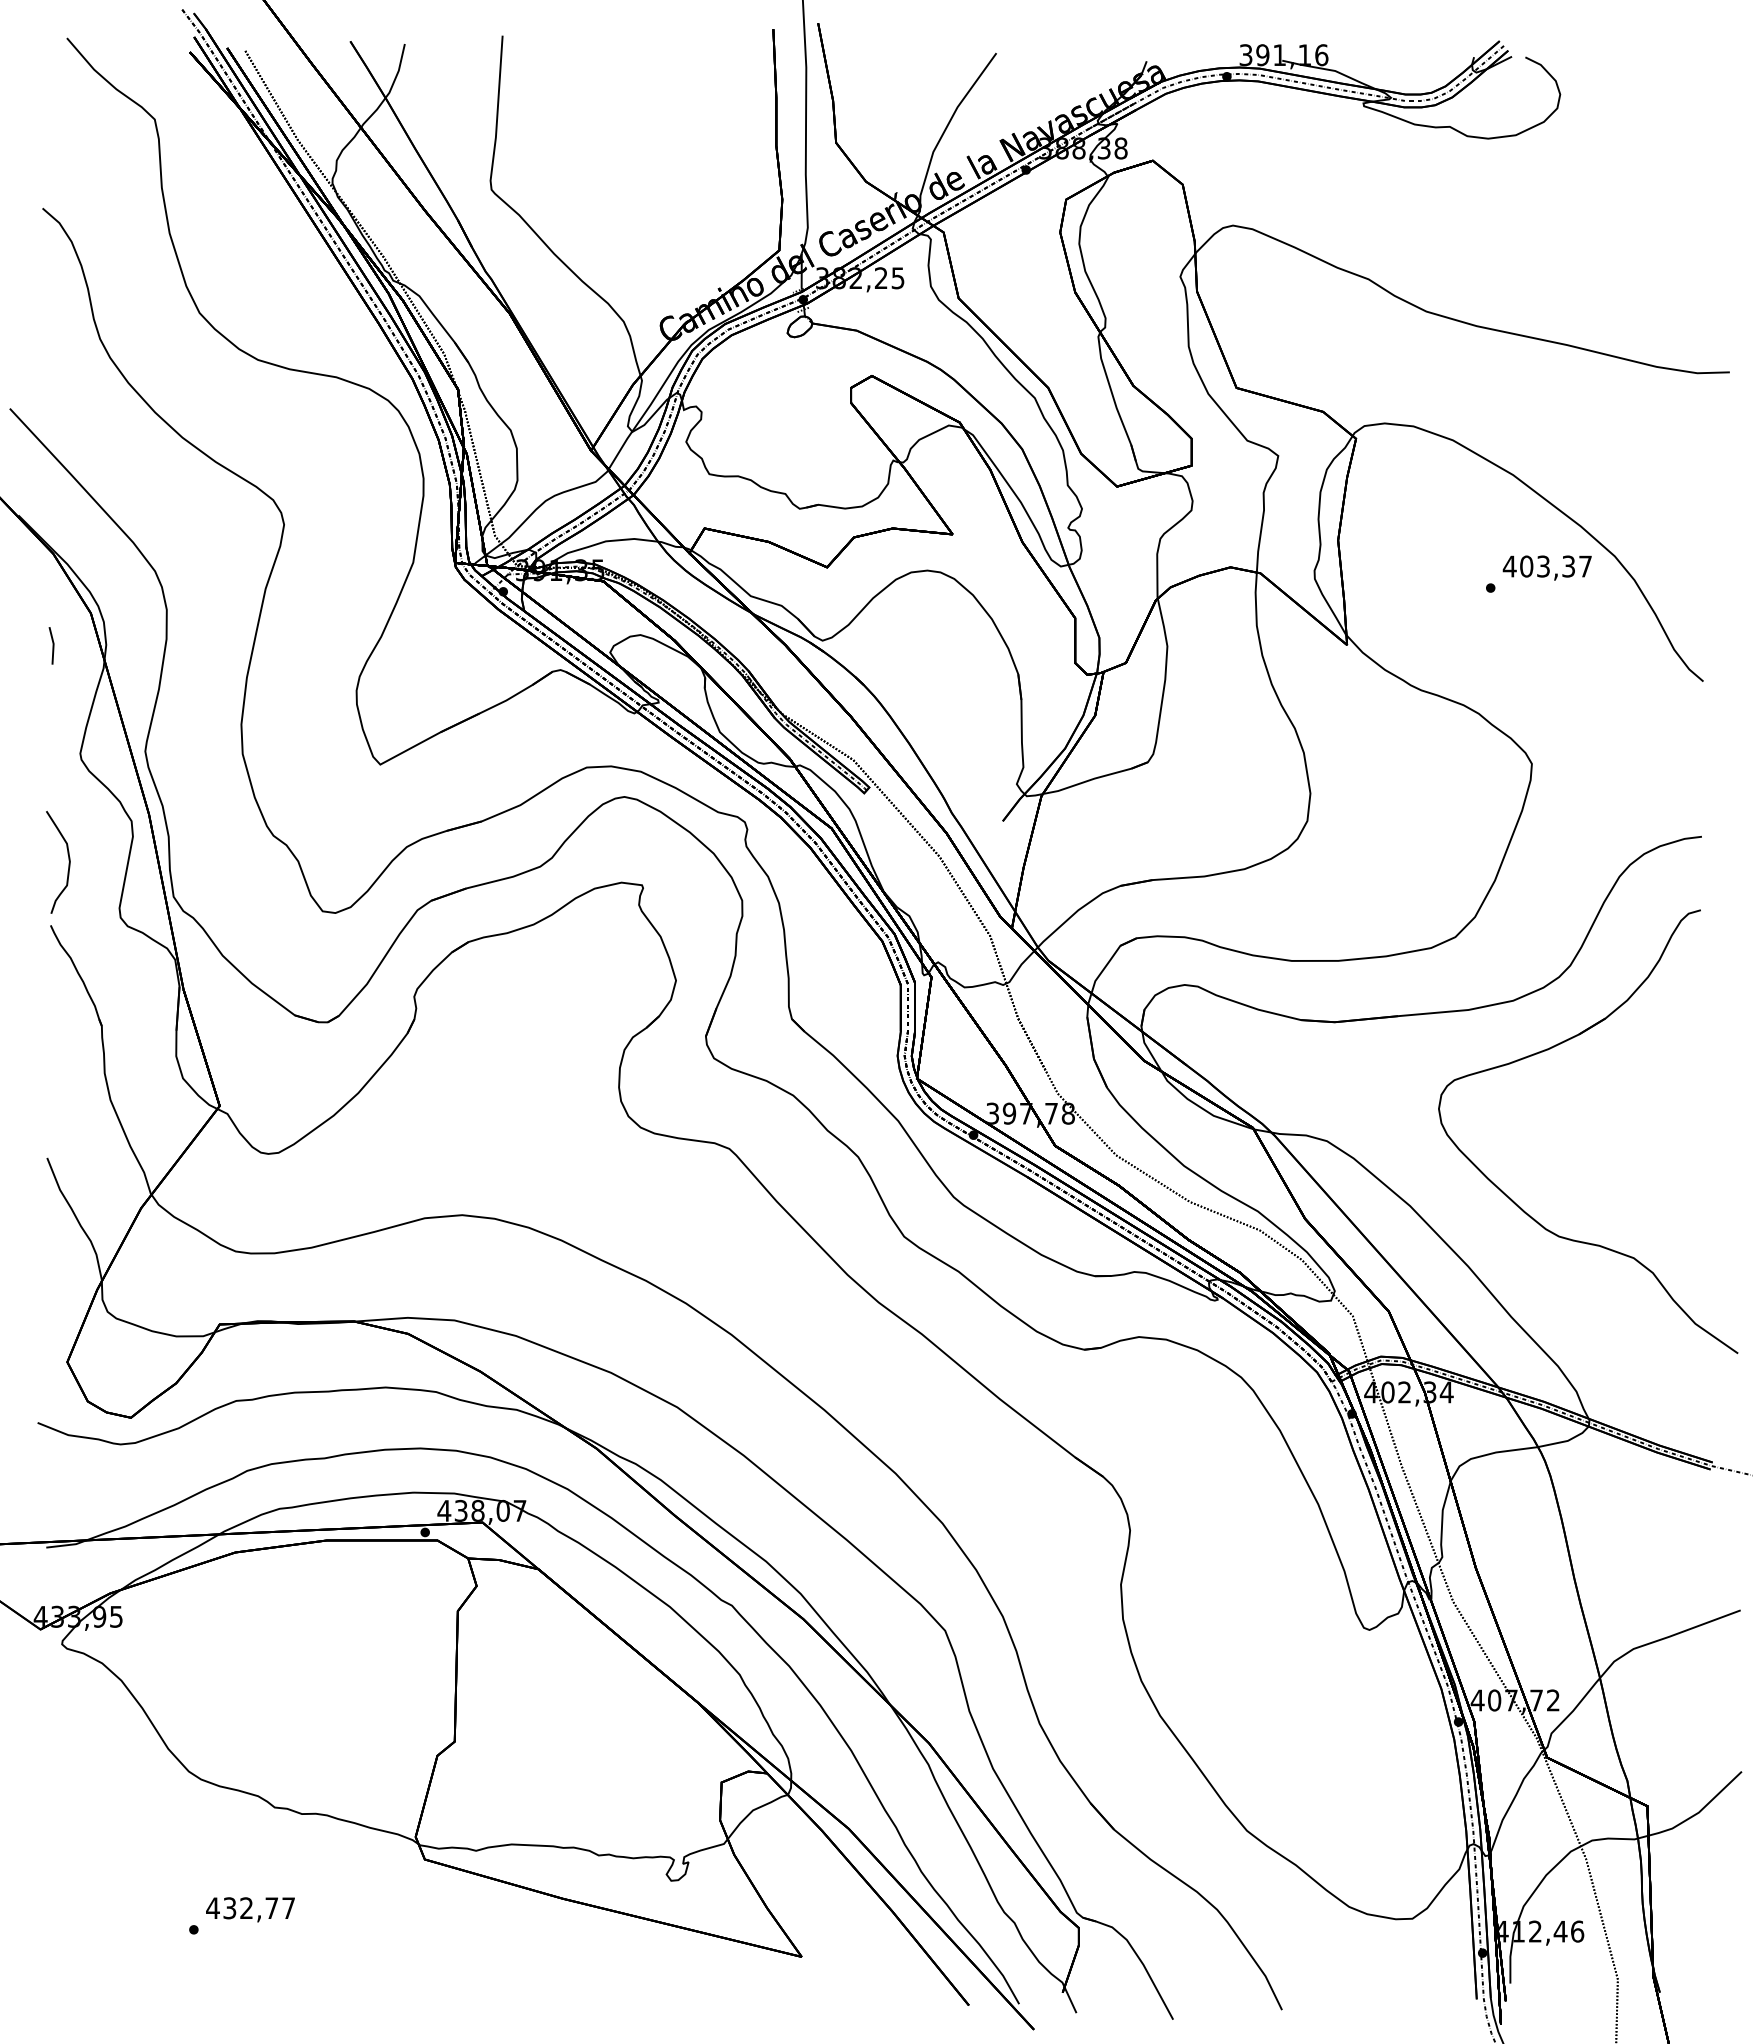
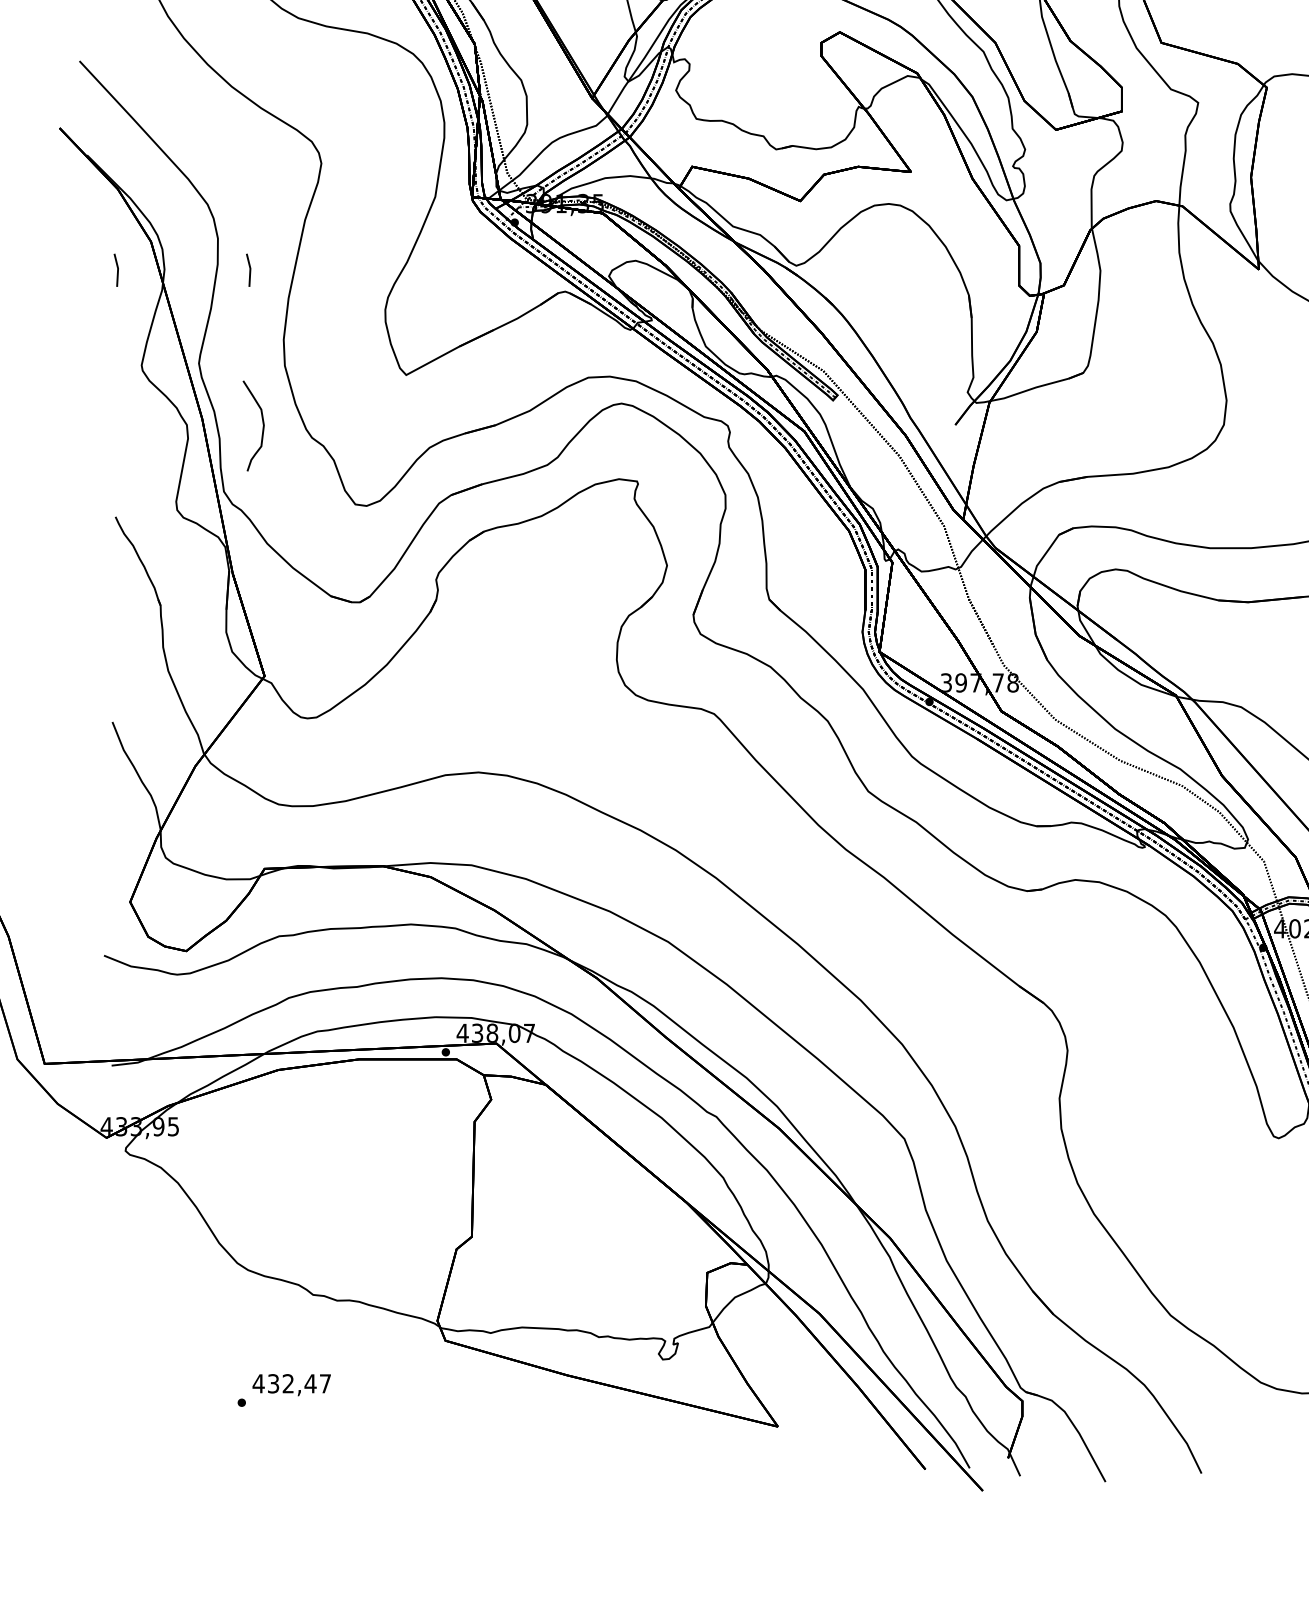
line: (202, 645) -> (249, 270), added
curve: (68, 862) -> (262, 426), moved
text: (271, 1907) -> (310, 1383), 432,77 -> 432,47

